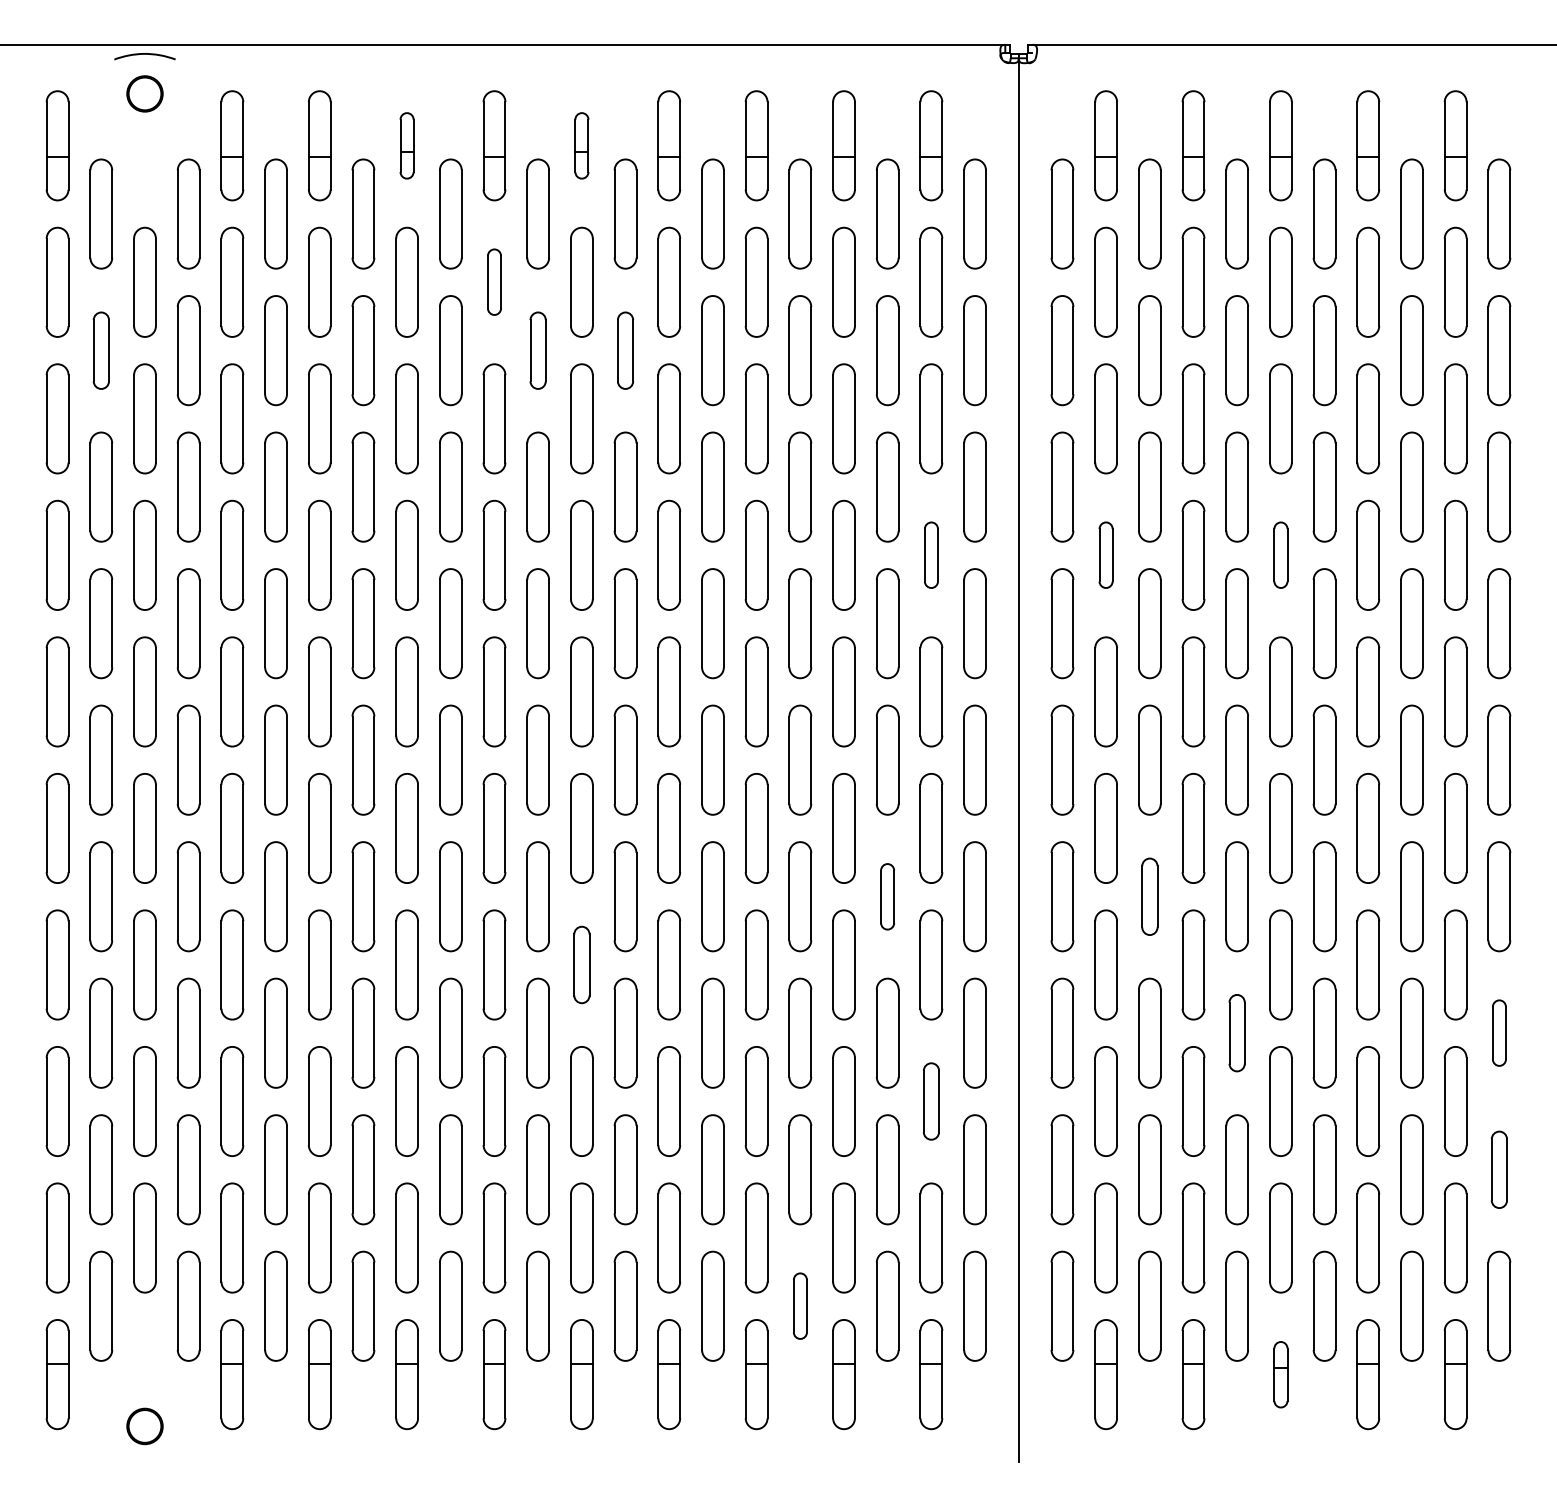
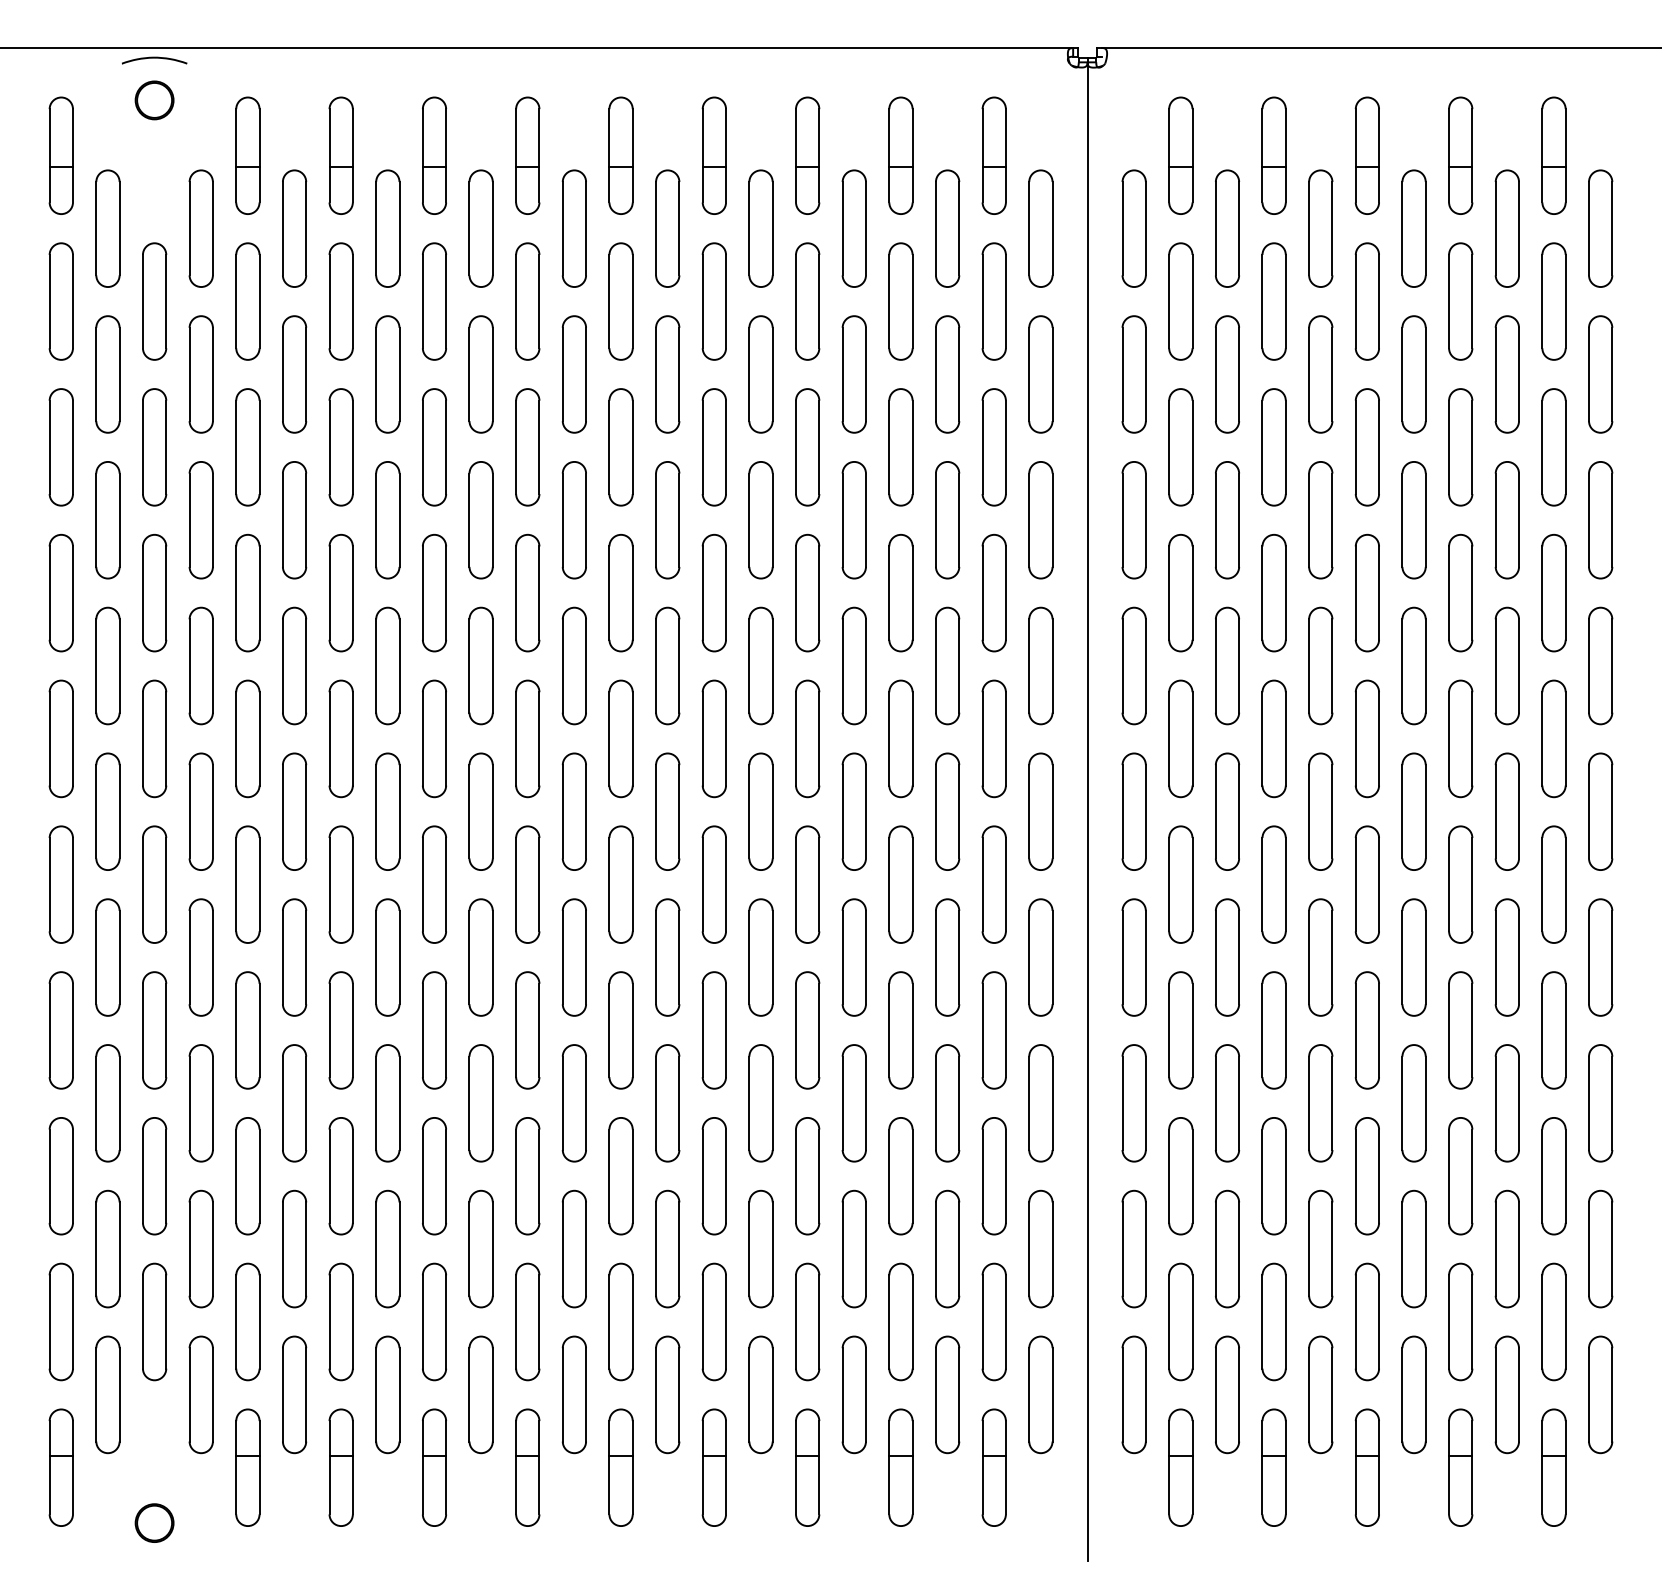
part: (406, 145) -> (433, 155), size x1.67
part: (581, 145) -> (620, 155), size x1.67
part: (494, 281) -> (527, 300), size x1.67
part: (101, 350) -> (108, 374), size x1.43
part: (537, 350) -> (573, 374), size x1.43
part: (625, 350) -> (667, 374), size x1.43
part: (931, 554) -> (994, 592), size x1.67
part: (1105, 554) -> (1180, 592), size x1.67
part: (1280, 554) -> (1366, 592), size x1.67
part: (887, 896) -> (947, 957), size x1.67
part: (1149, 896) -> (1227, 957), size x1.43
part: (581, 964) -> (620, 1029), size x1.43
part: (1236, 1032) -> (1320, 1102), size x1.43
part: (1499, 1032) -> (1600, 1102), size x1.67
part: (931, 1101) -> (994, 1176), size x1.43
part: (1499, 1169) -> (1600, 1248), size x1.43
part: (800, 1305) -> (854, 1394), size x1.67
part: (1280, 1374) -> (1366, 1467), size x1.67

